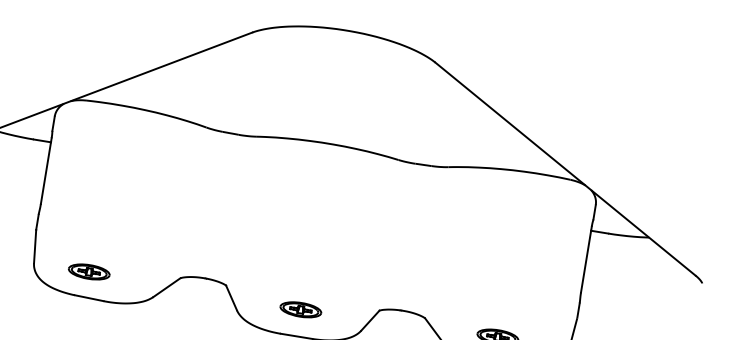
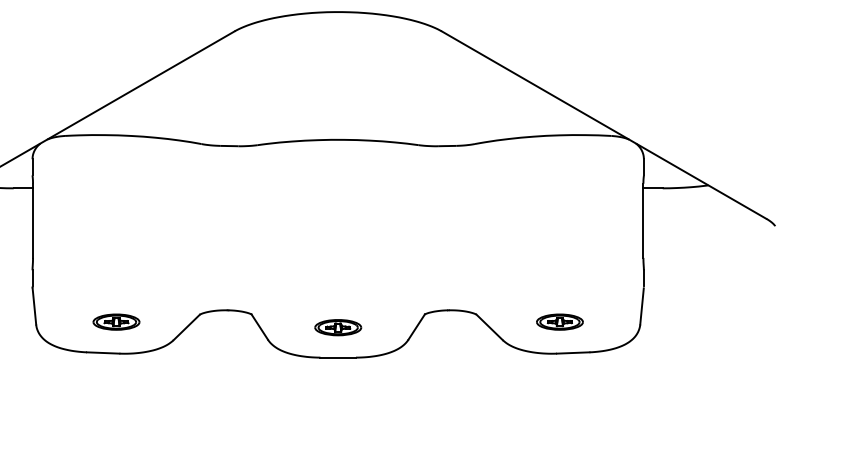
part: (89, 271) -> (116, 321), moved

